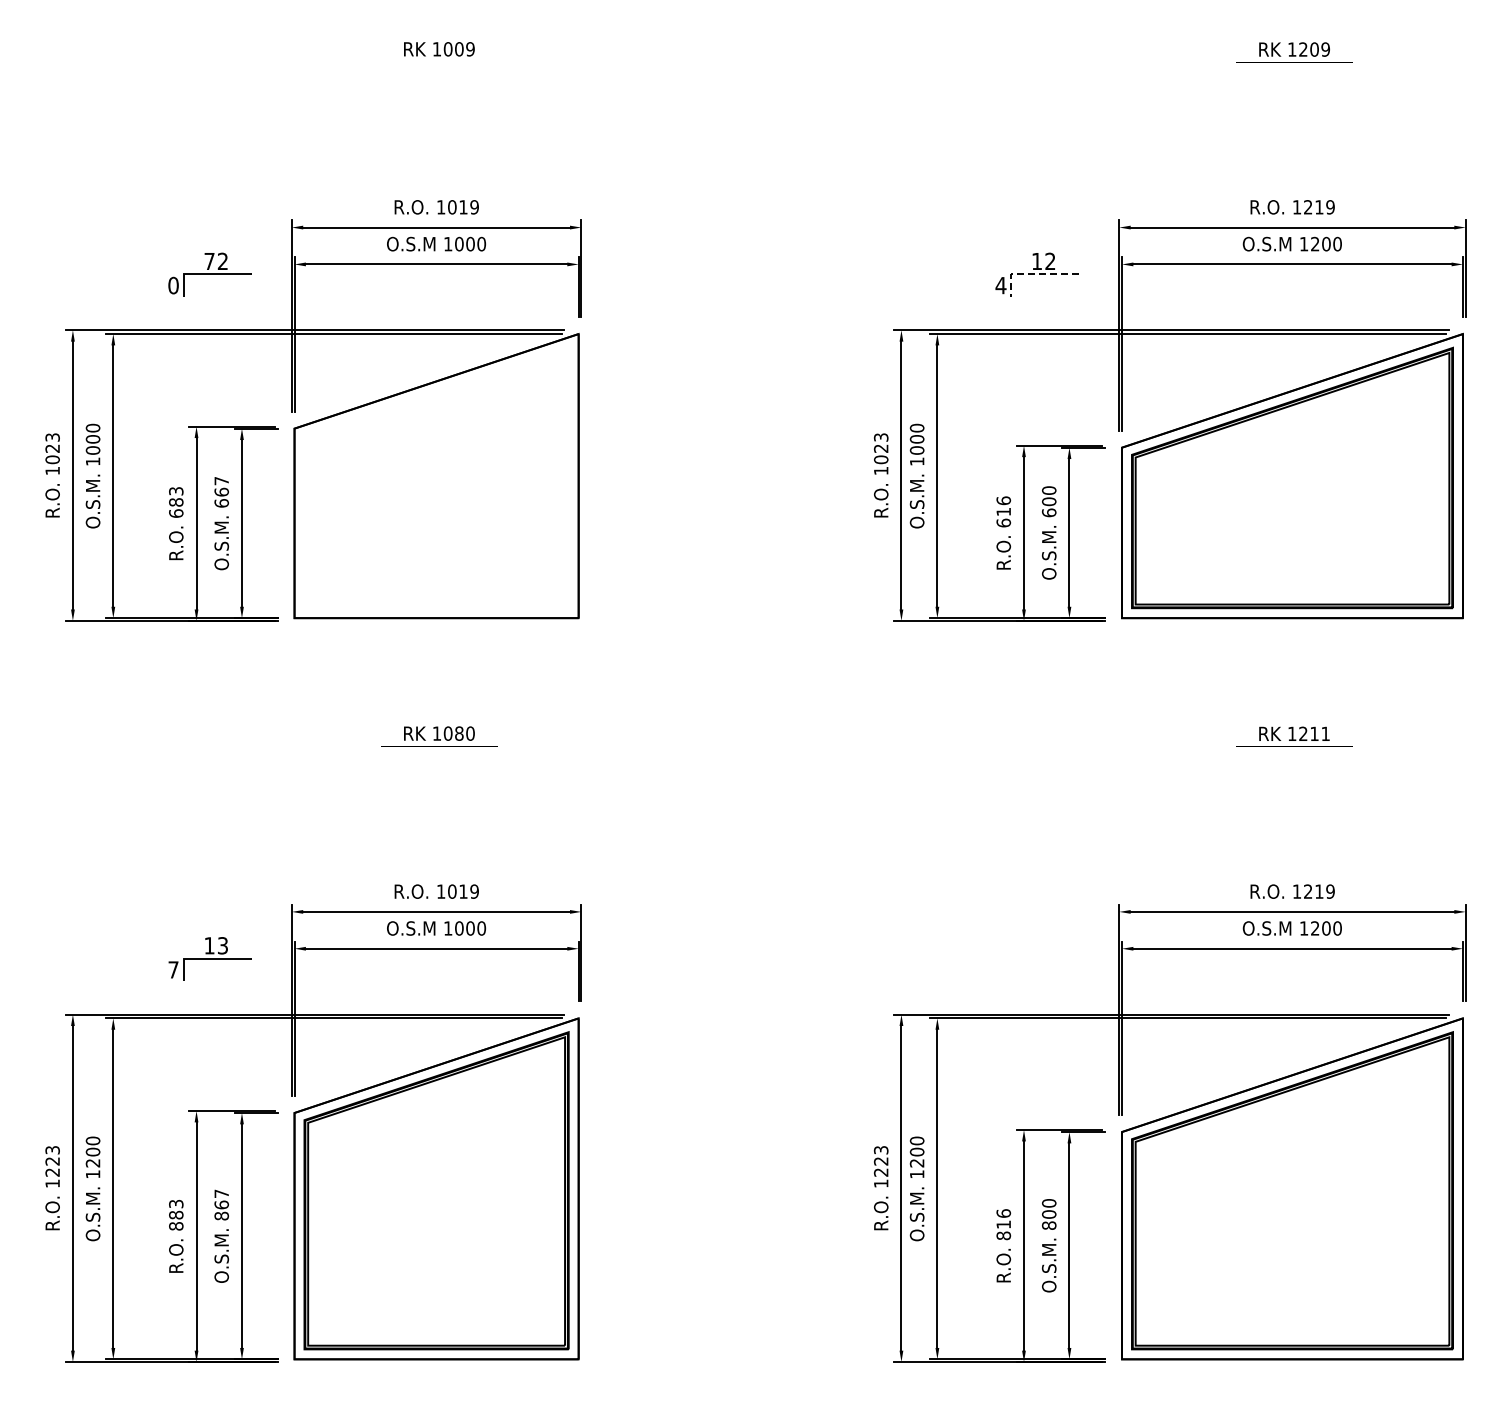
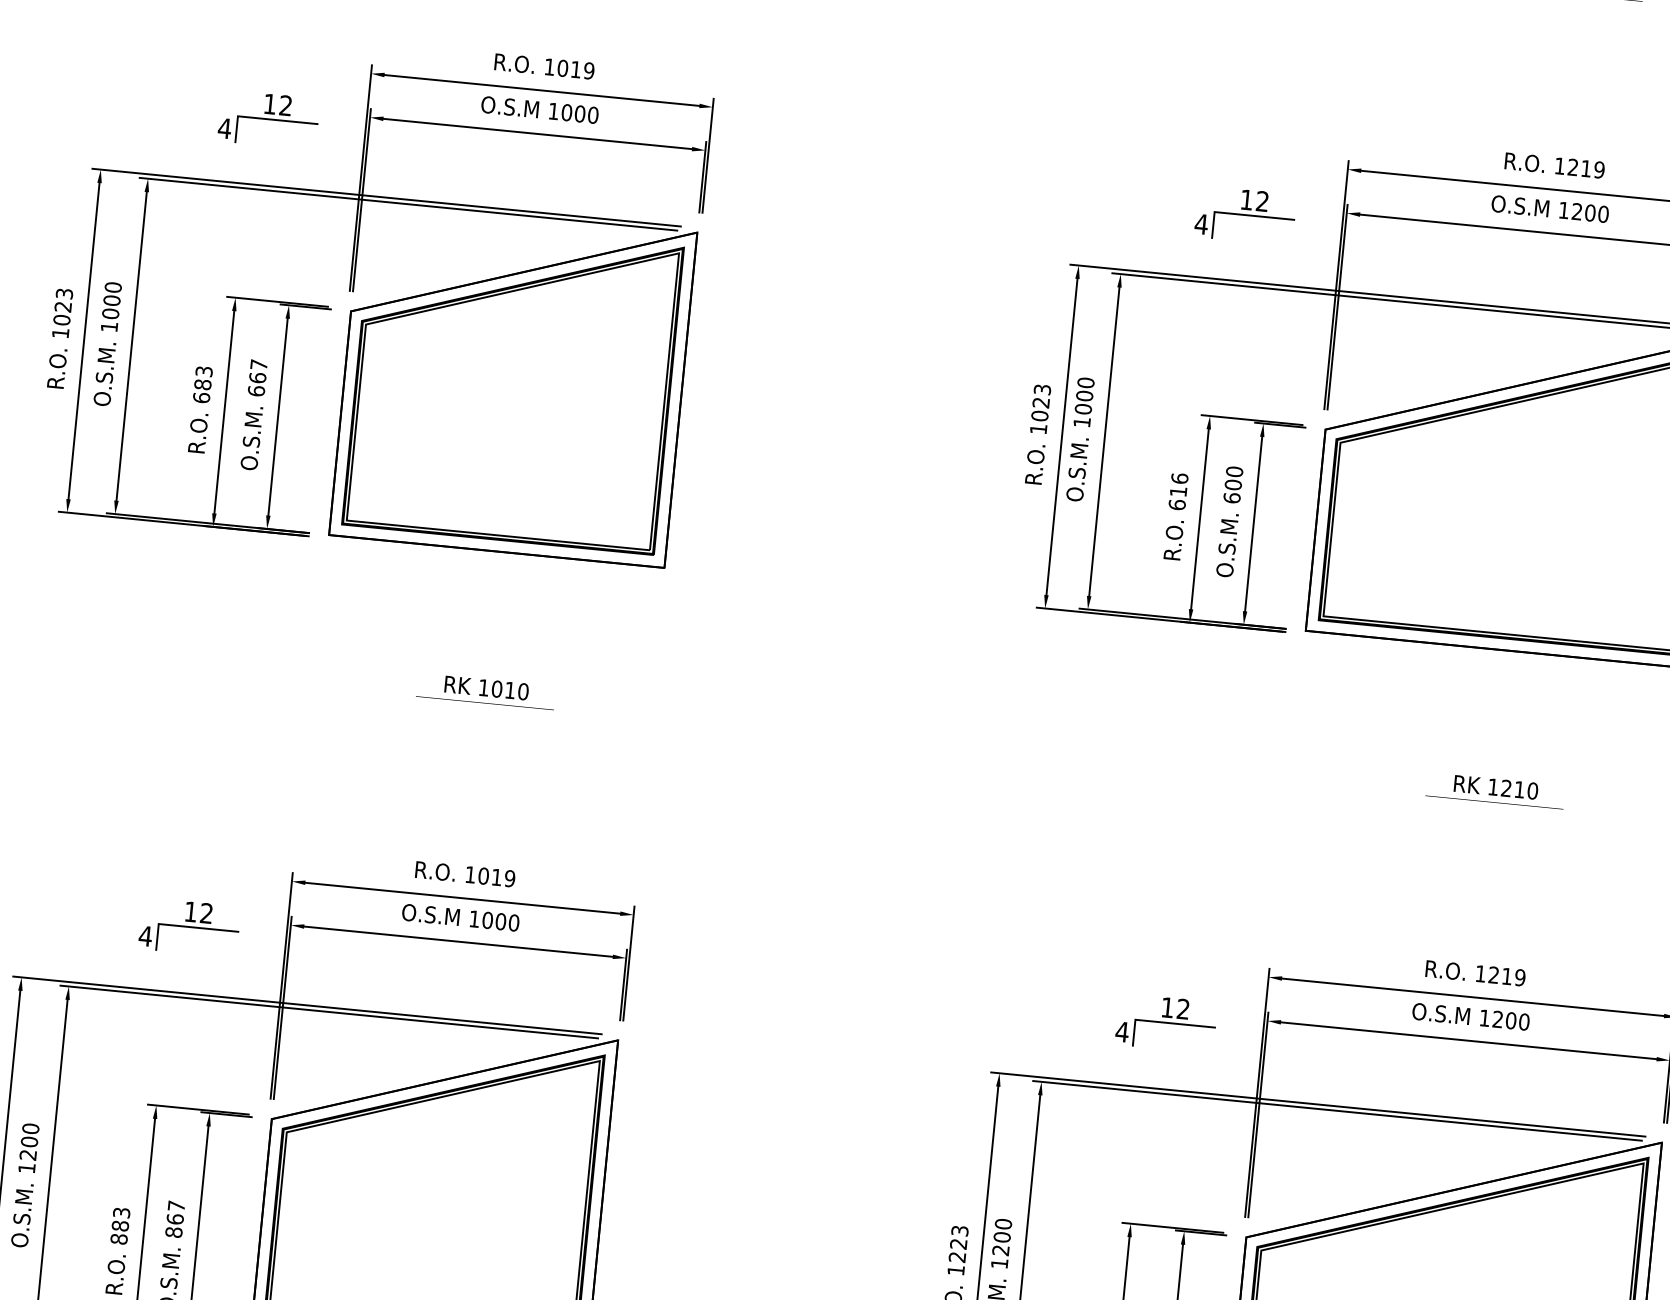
text: (209, 261) -> (270, 104), 72 -> 12
line: (1032, 274) -> (1239, 214), dashed -> solid
text: (173, 285) -> (224, 128), 0 -> 4
part: (436, 477) -> (512, 385), added
text: (459, 733) -> (510, 690), 1080 -> 1010
text: (1325, 733) -> (1532, 790), 1211 -> 1210
text: (222, 945) -> (206, 913), 13 -> 12
part: (1036, 958) -> (1165, 1022), added
text: (173, 969) -> (145, 935), 7 -> 4

